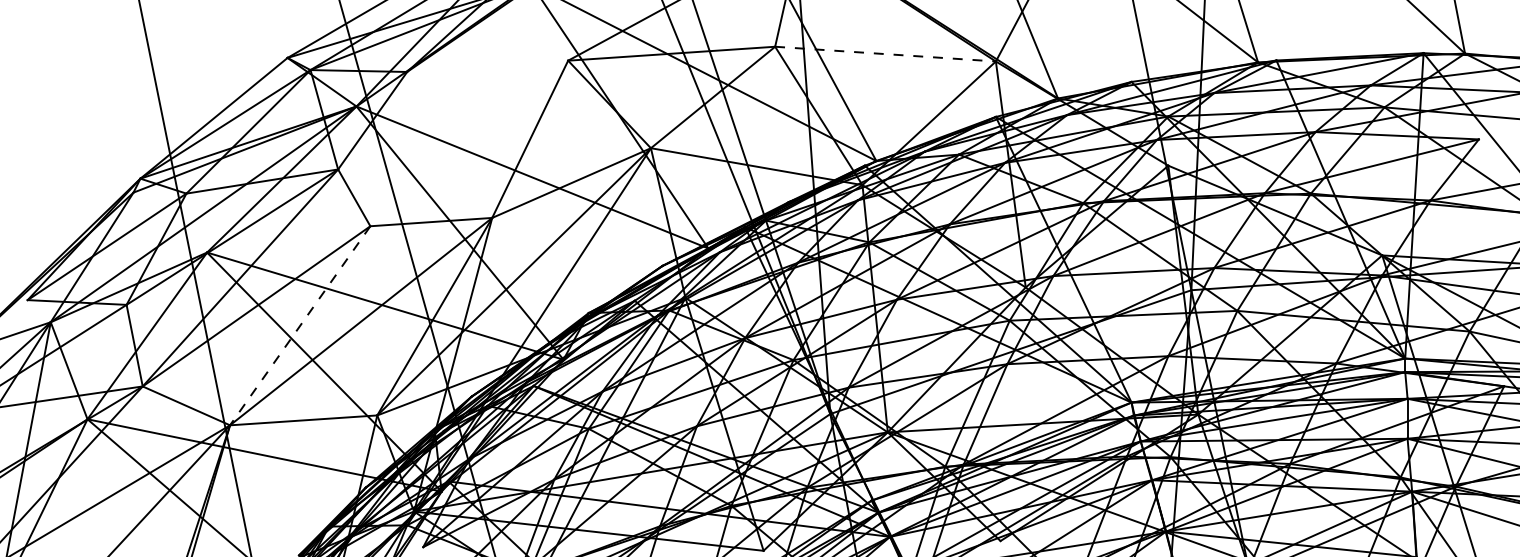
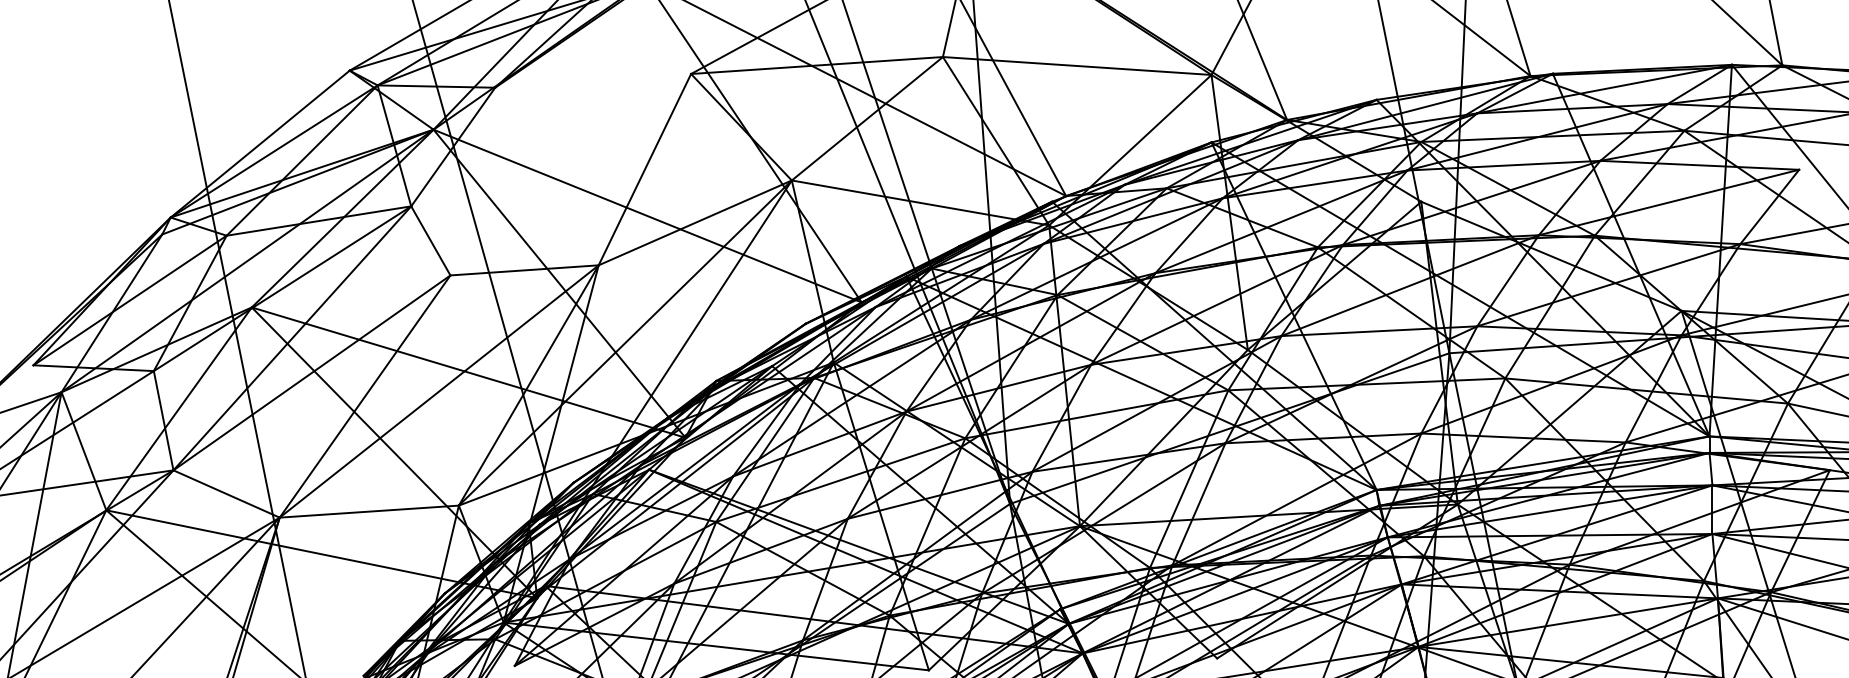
line: (885, 54) -> (1077, 66), dashed -> solid
line: (299, 325) -> (364, 396), dashed -> solid

